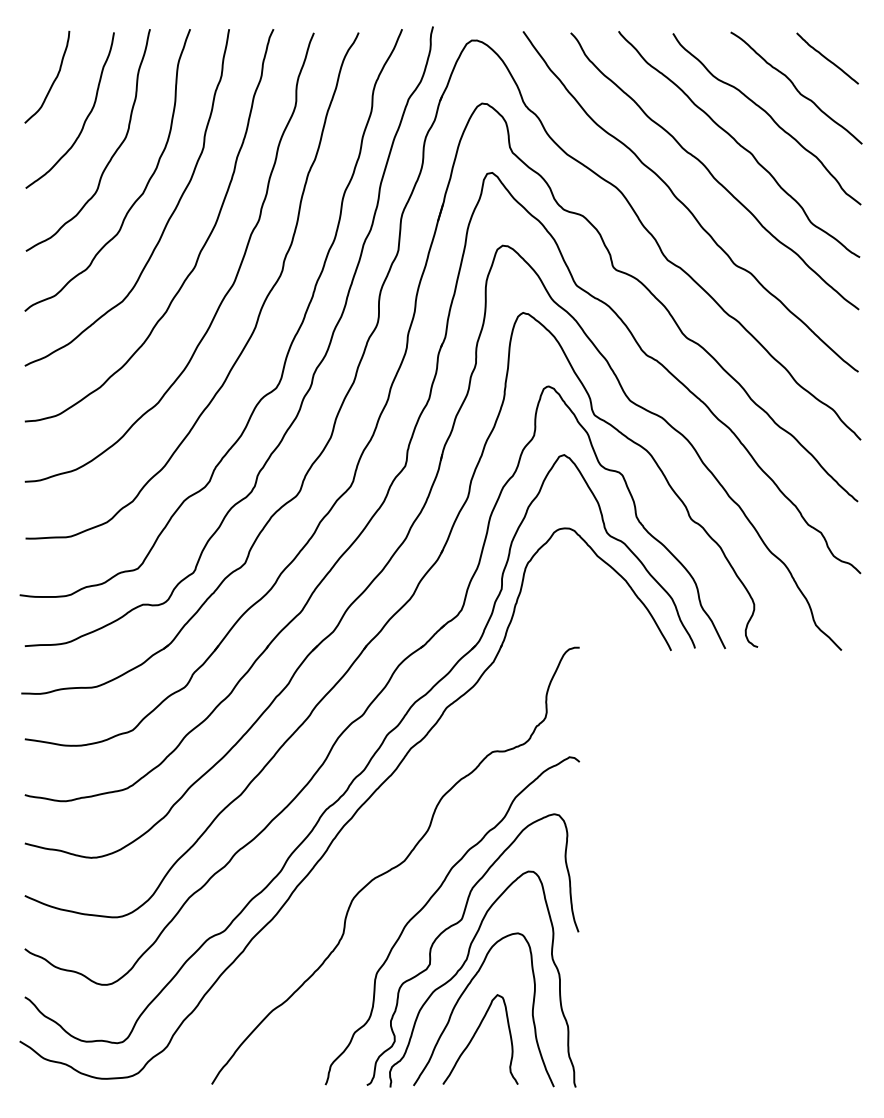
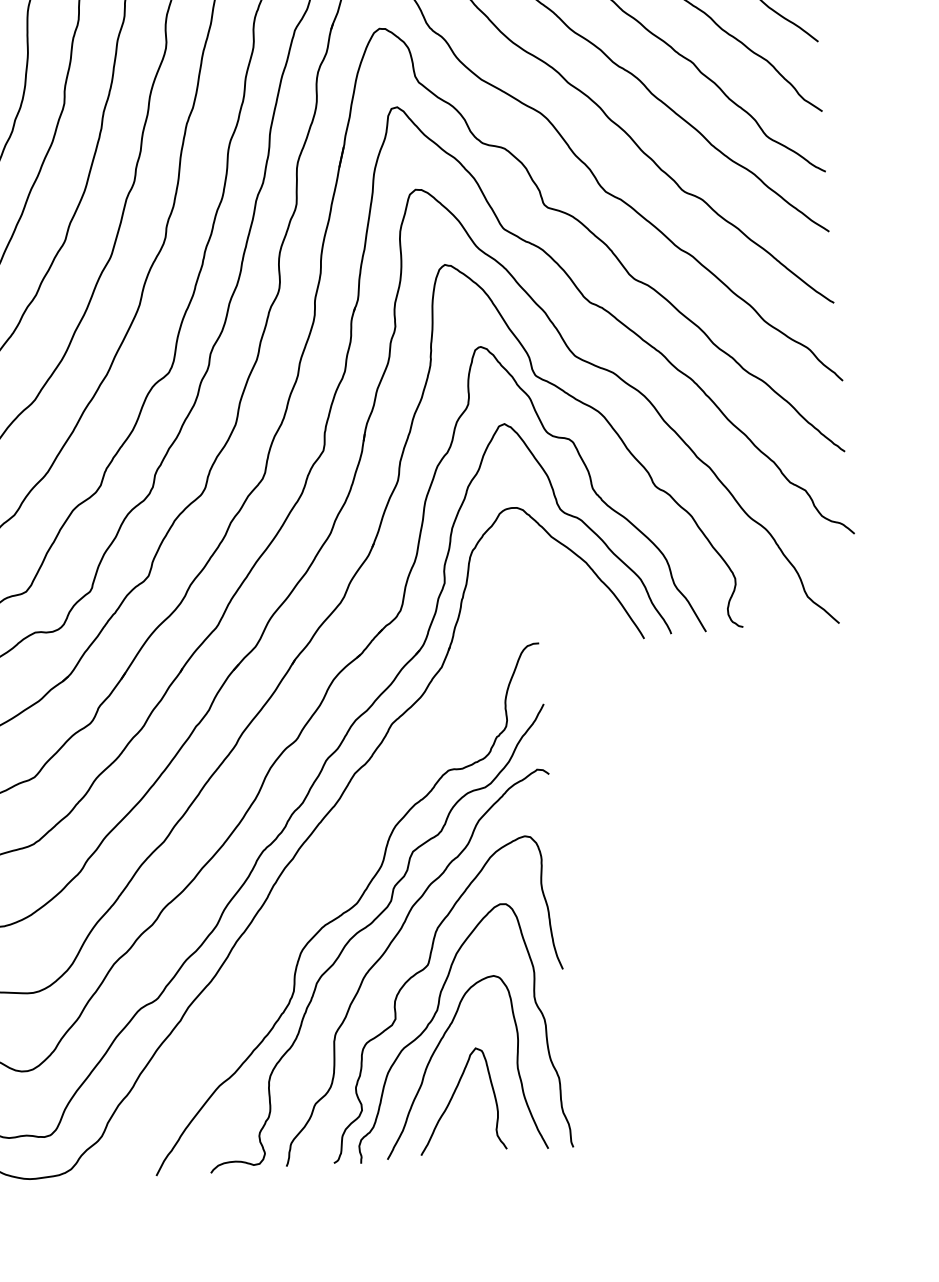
curve: (414, 881) -> (370, 925), added

